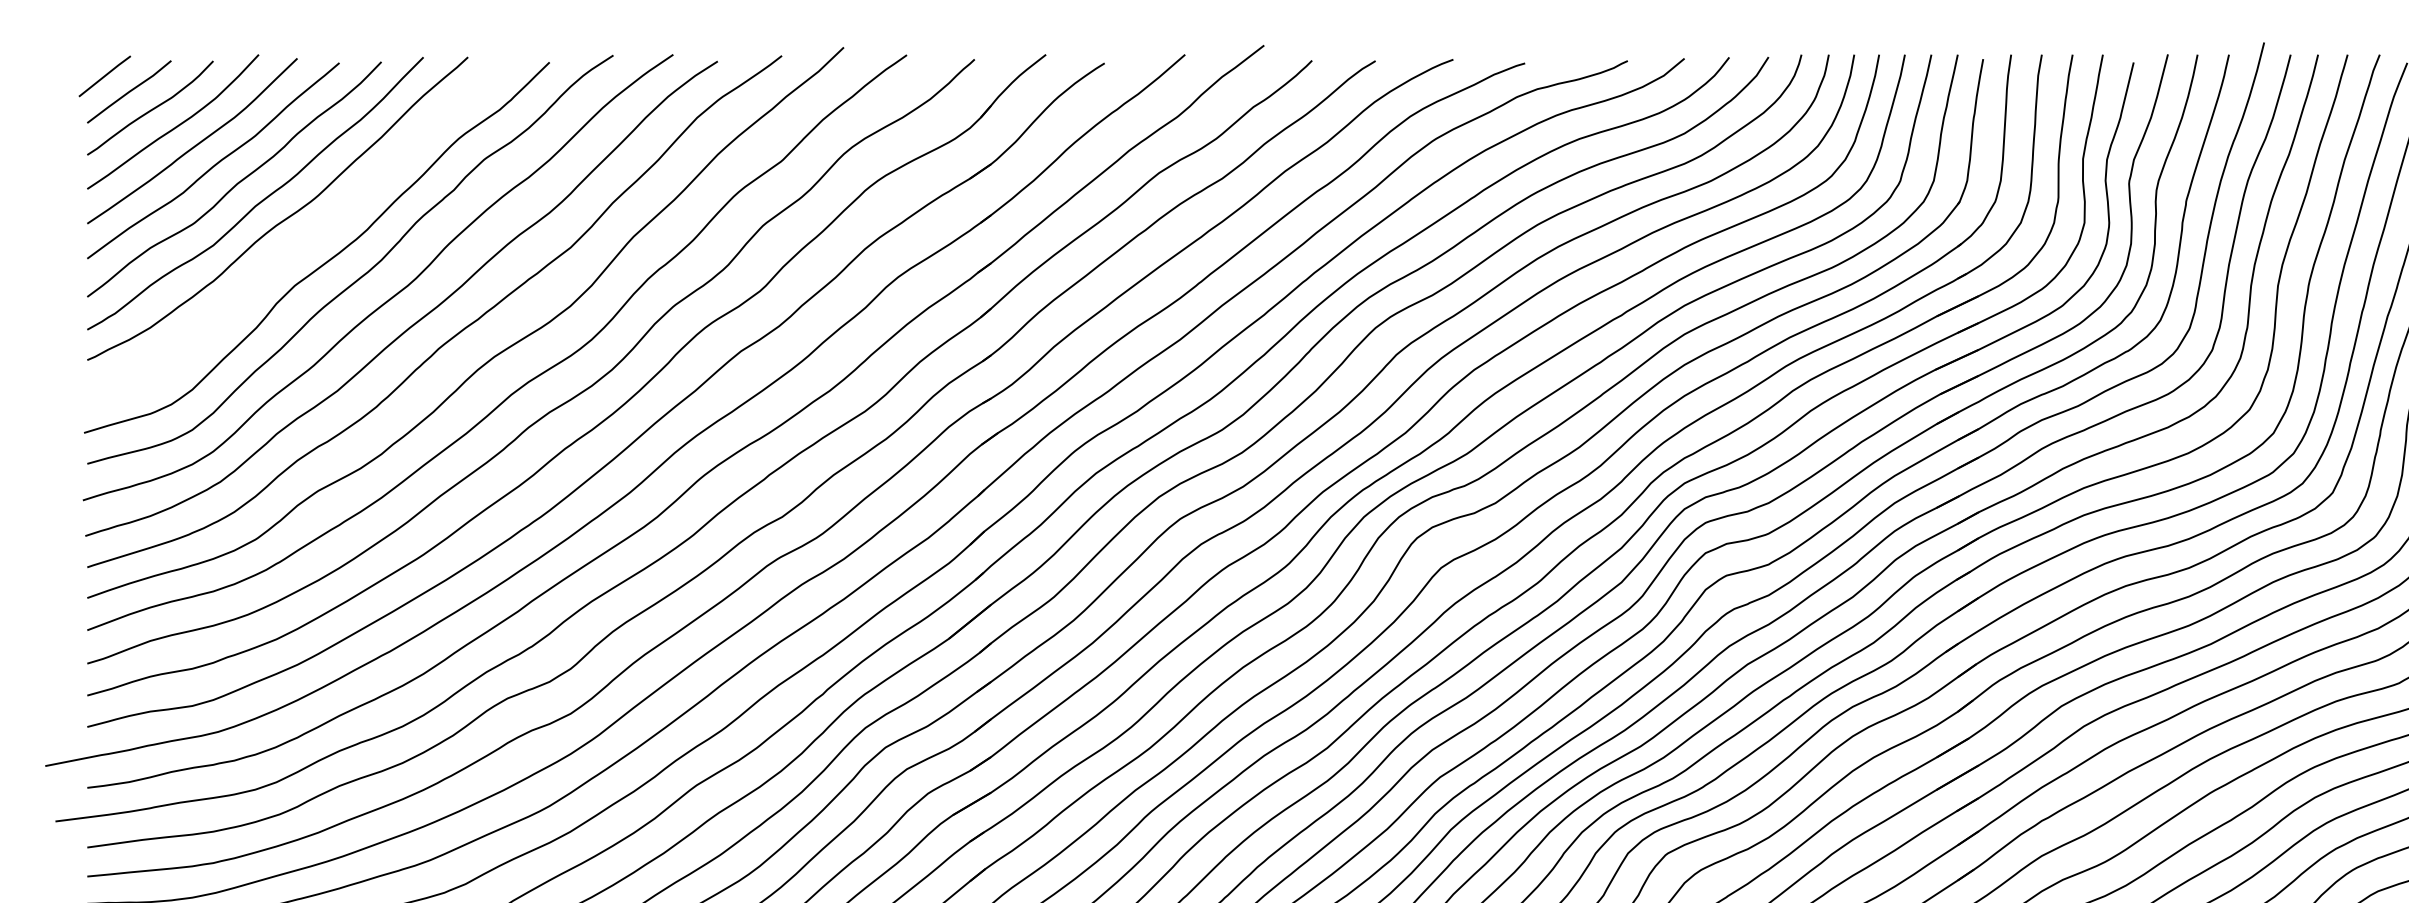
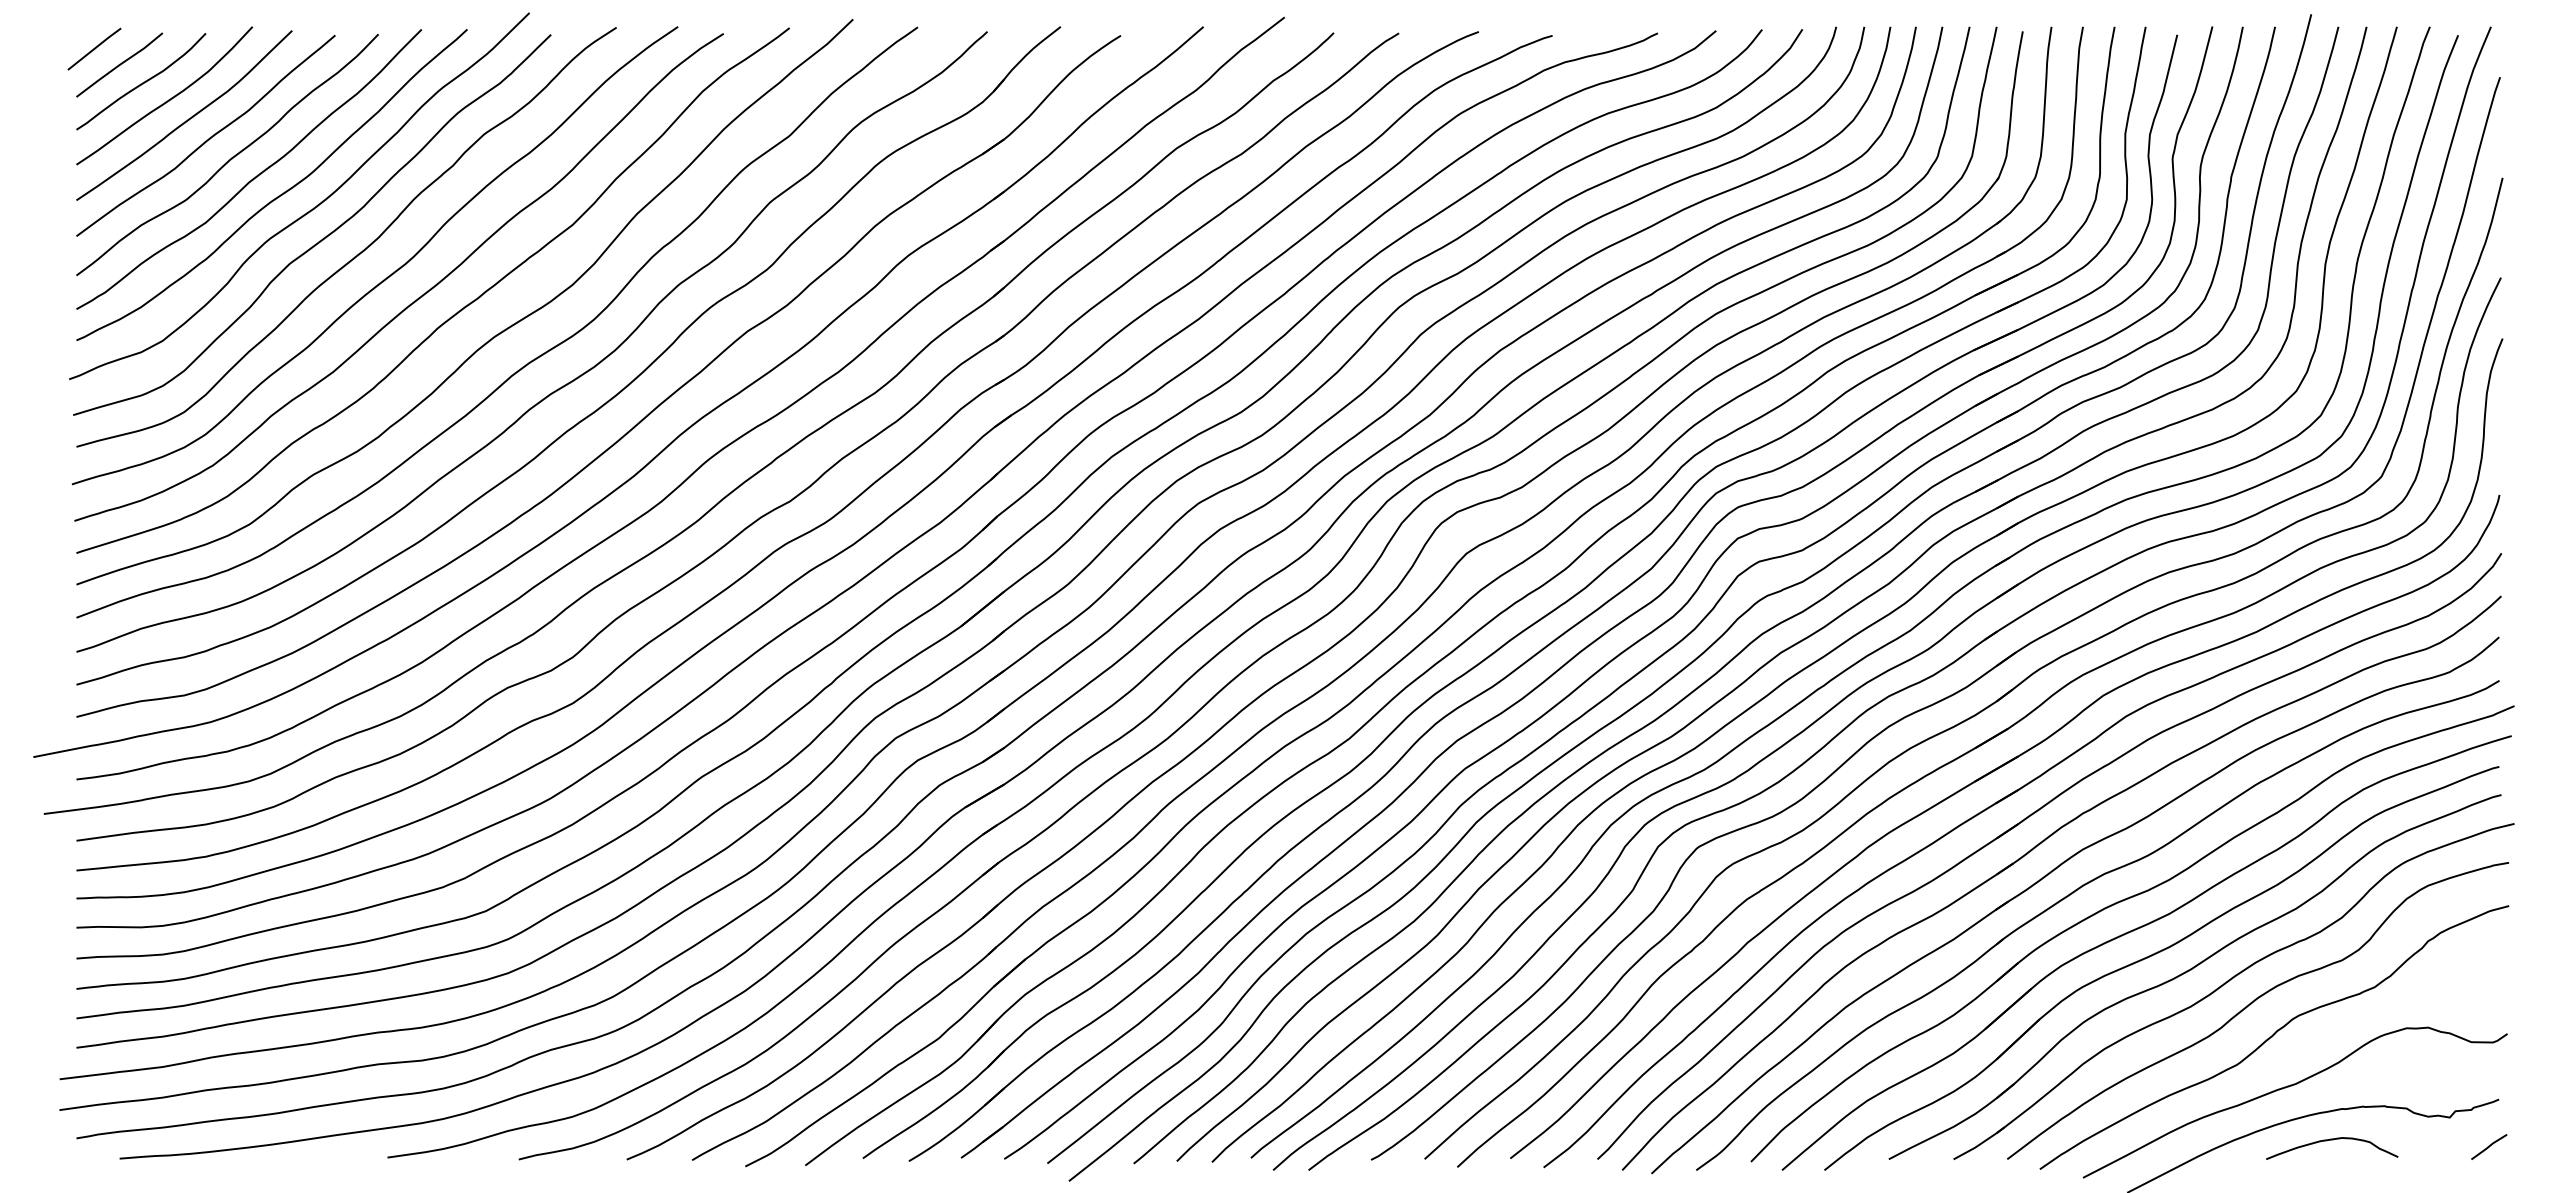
curve: (315, 232) -> (310, 209), added

